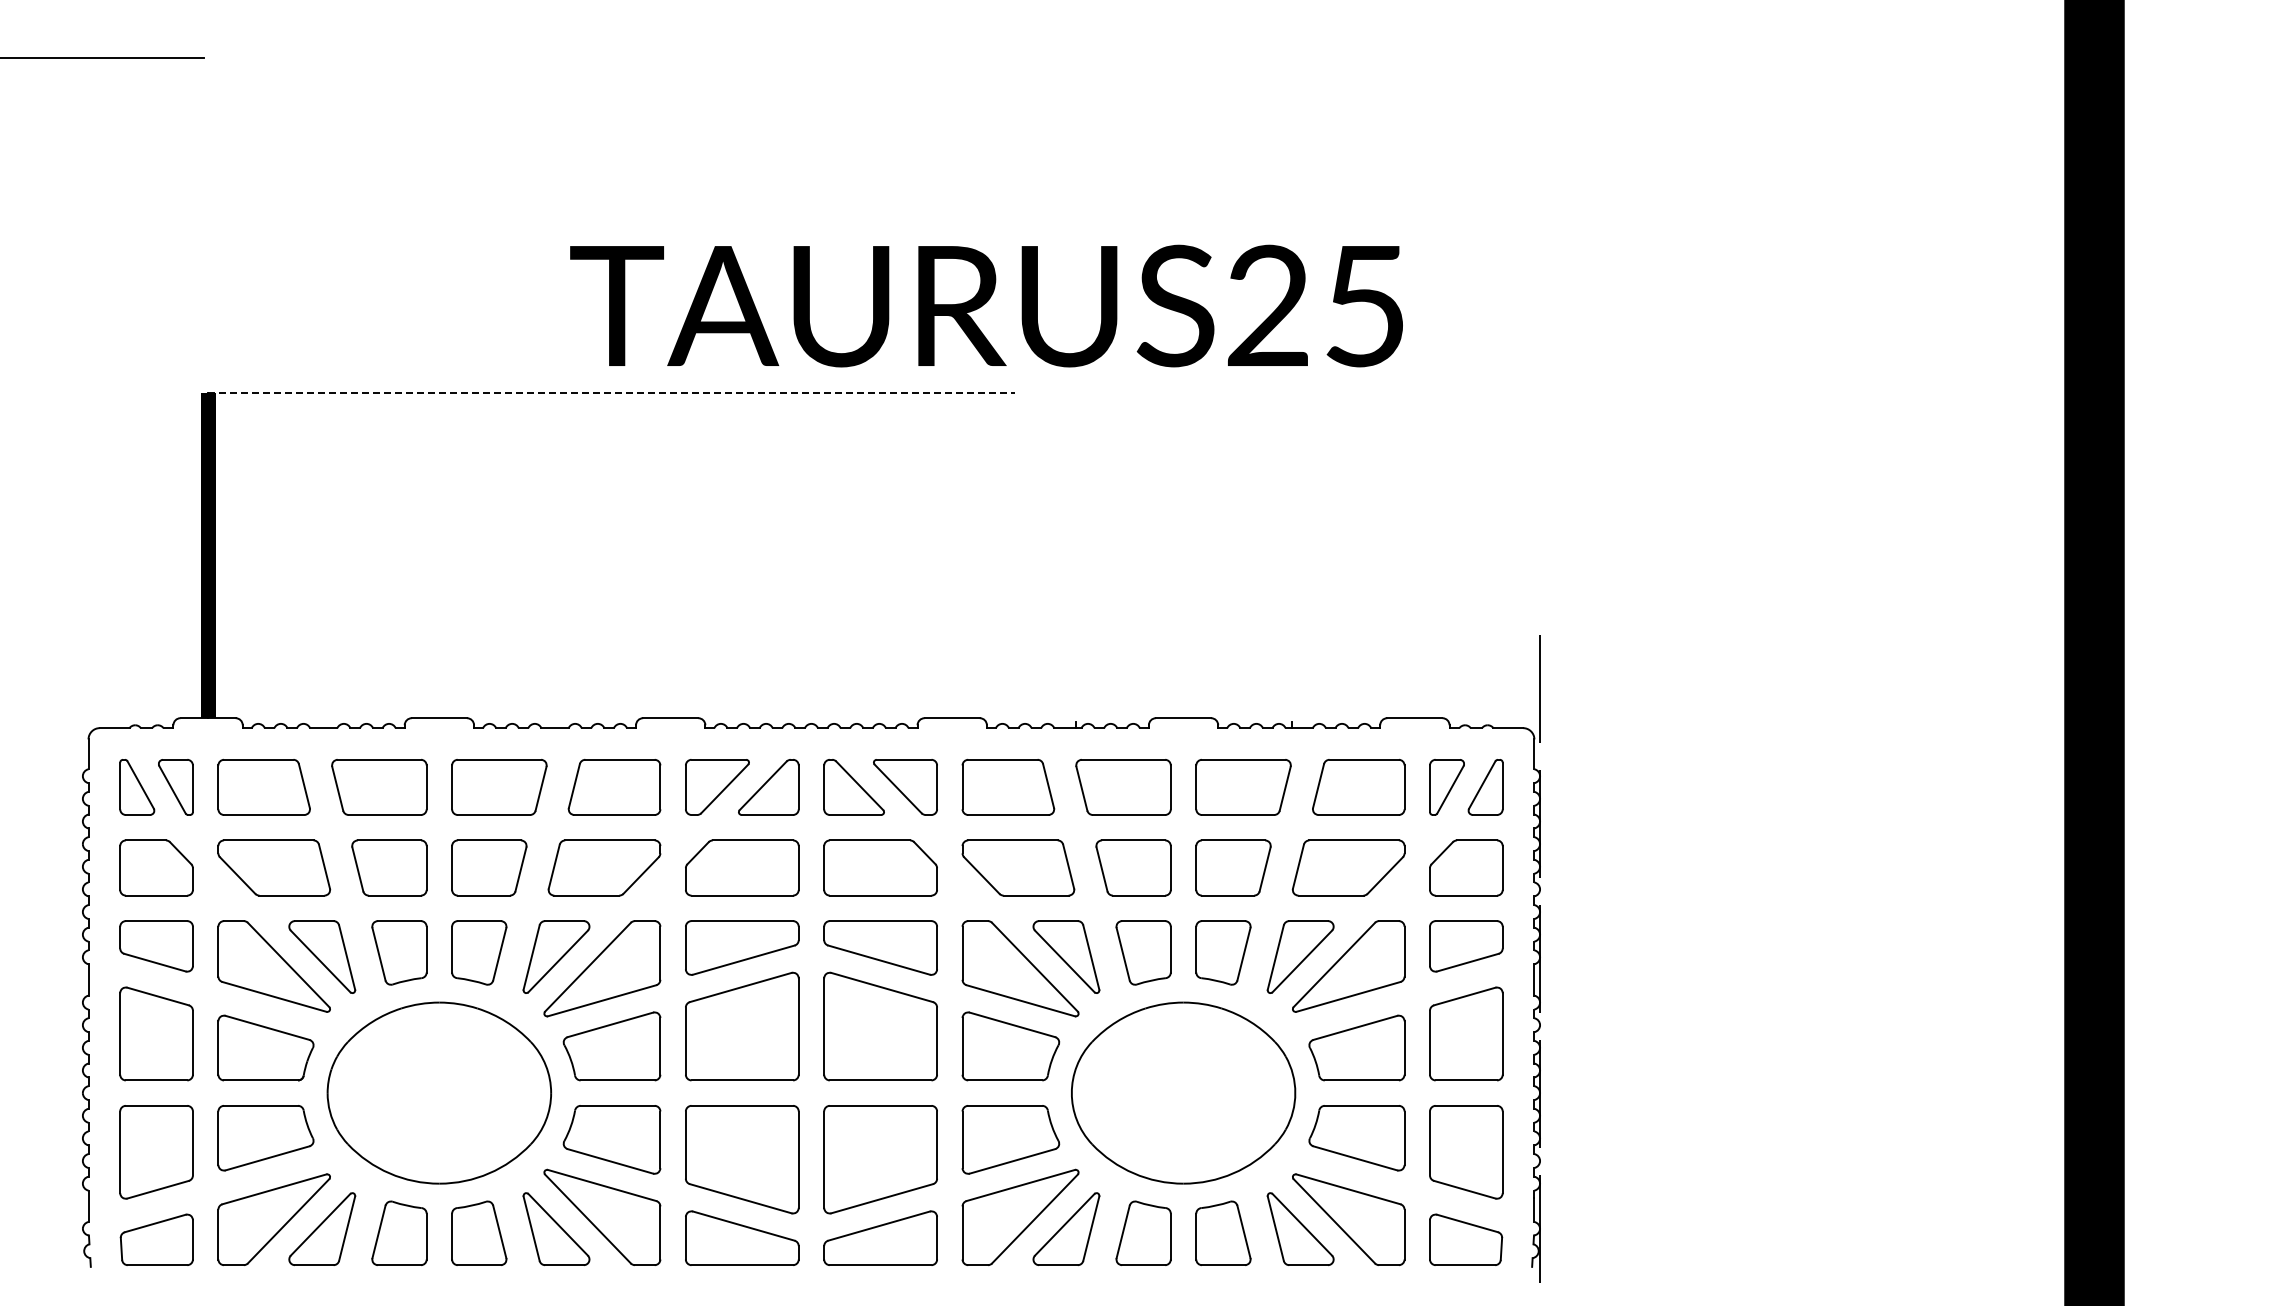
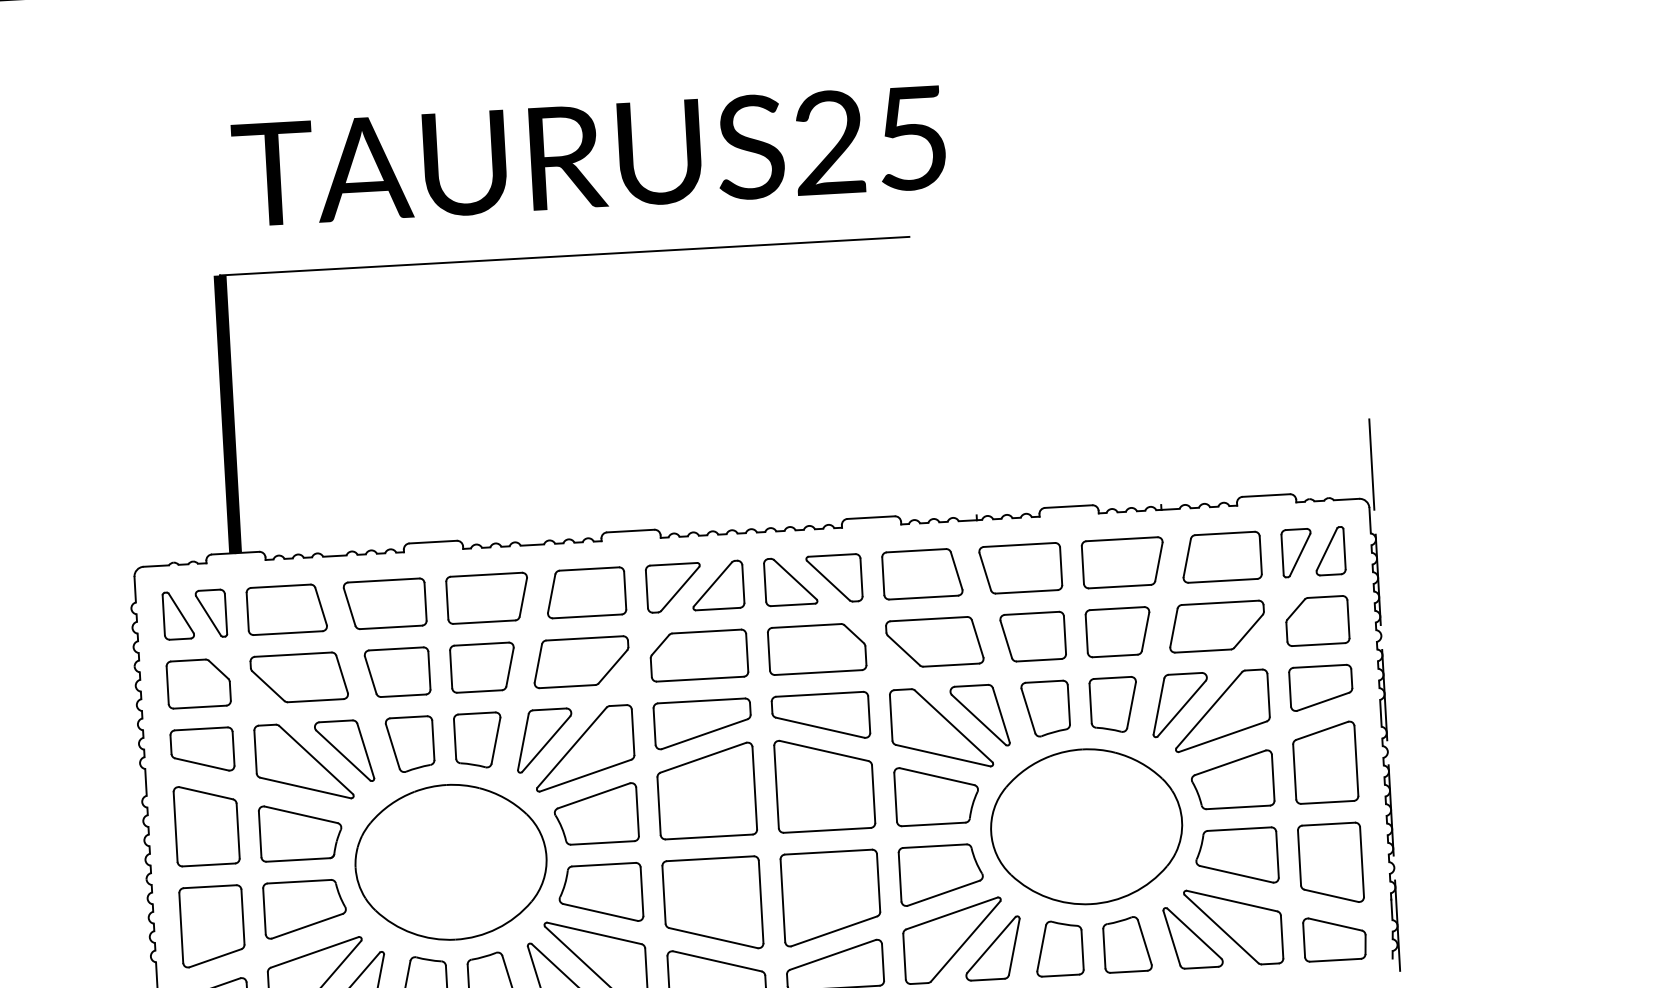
text: (986, 305) -> (588, 155), moved
line: (611, 393) -> (564, 256), dashed -> solid

